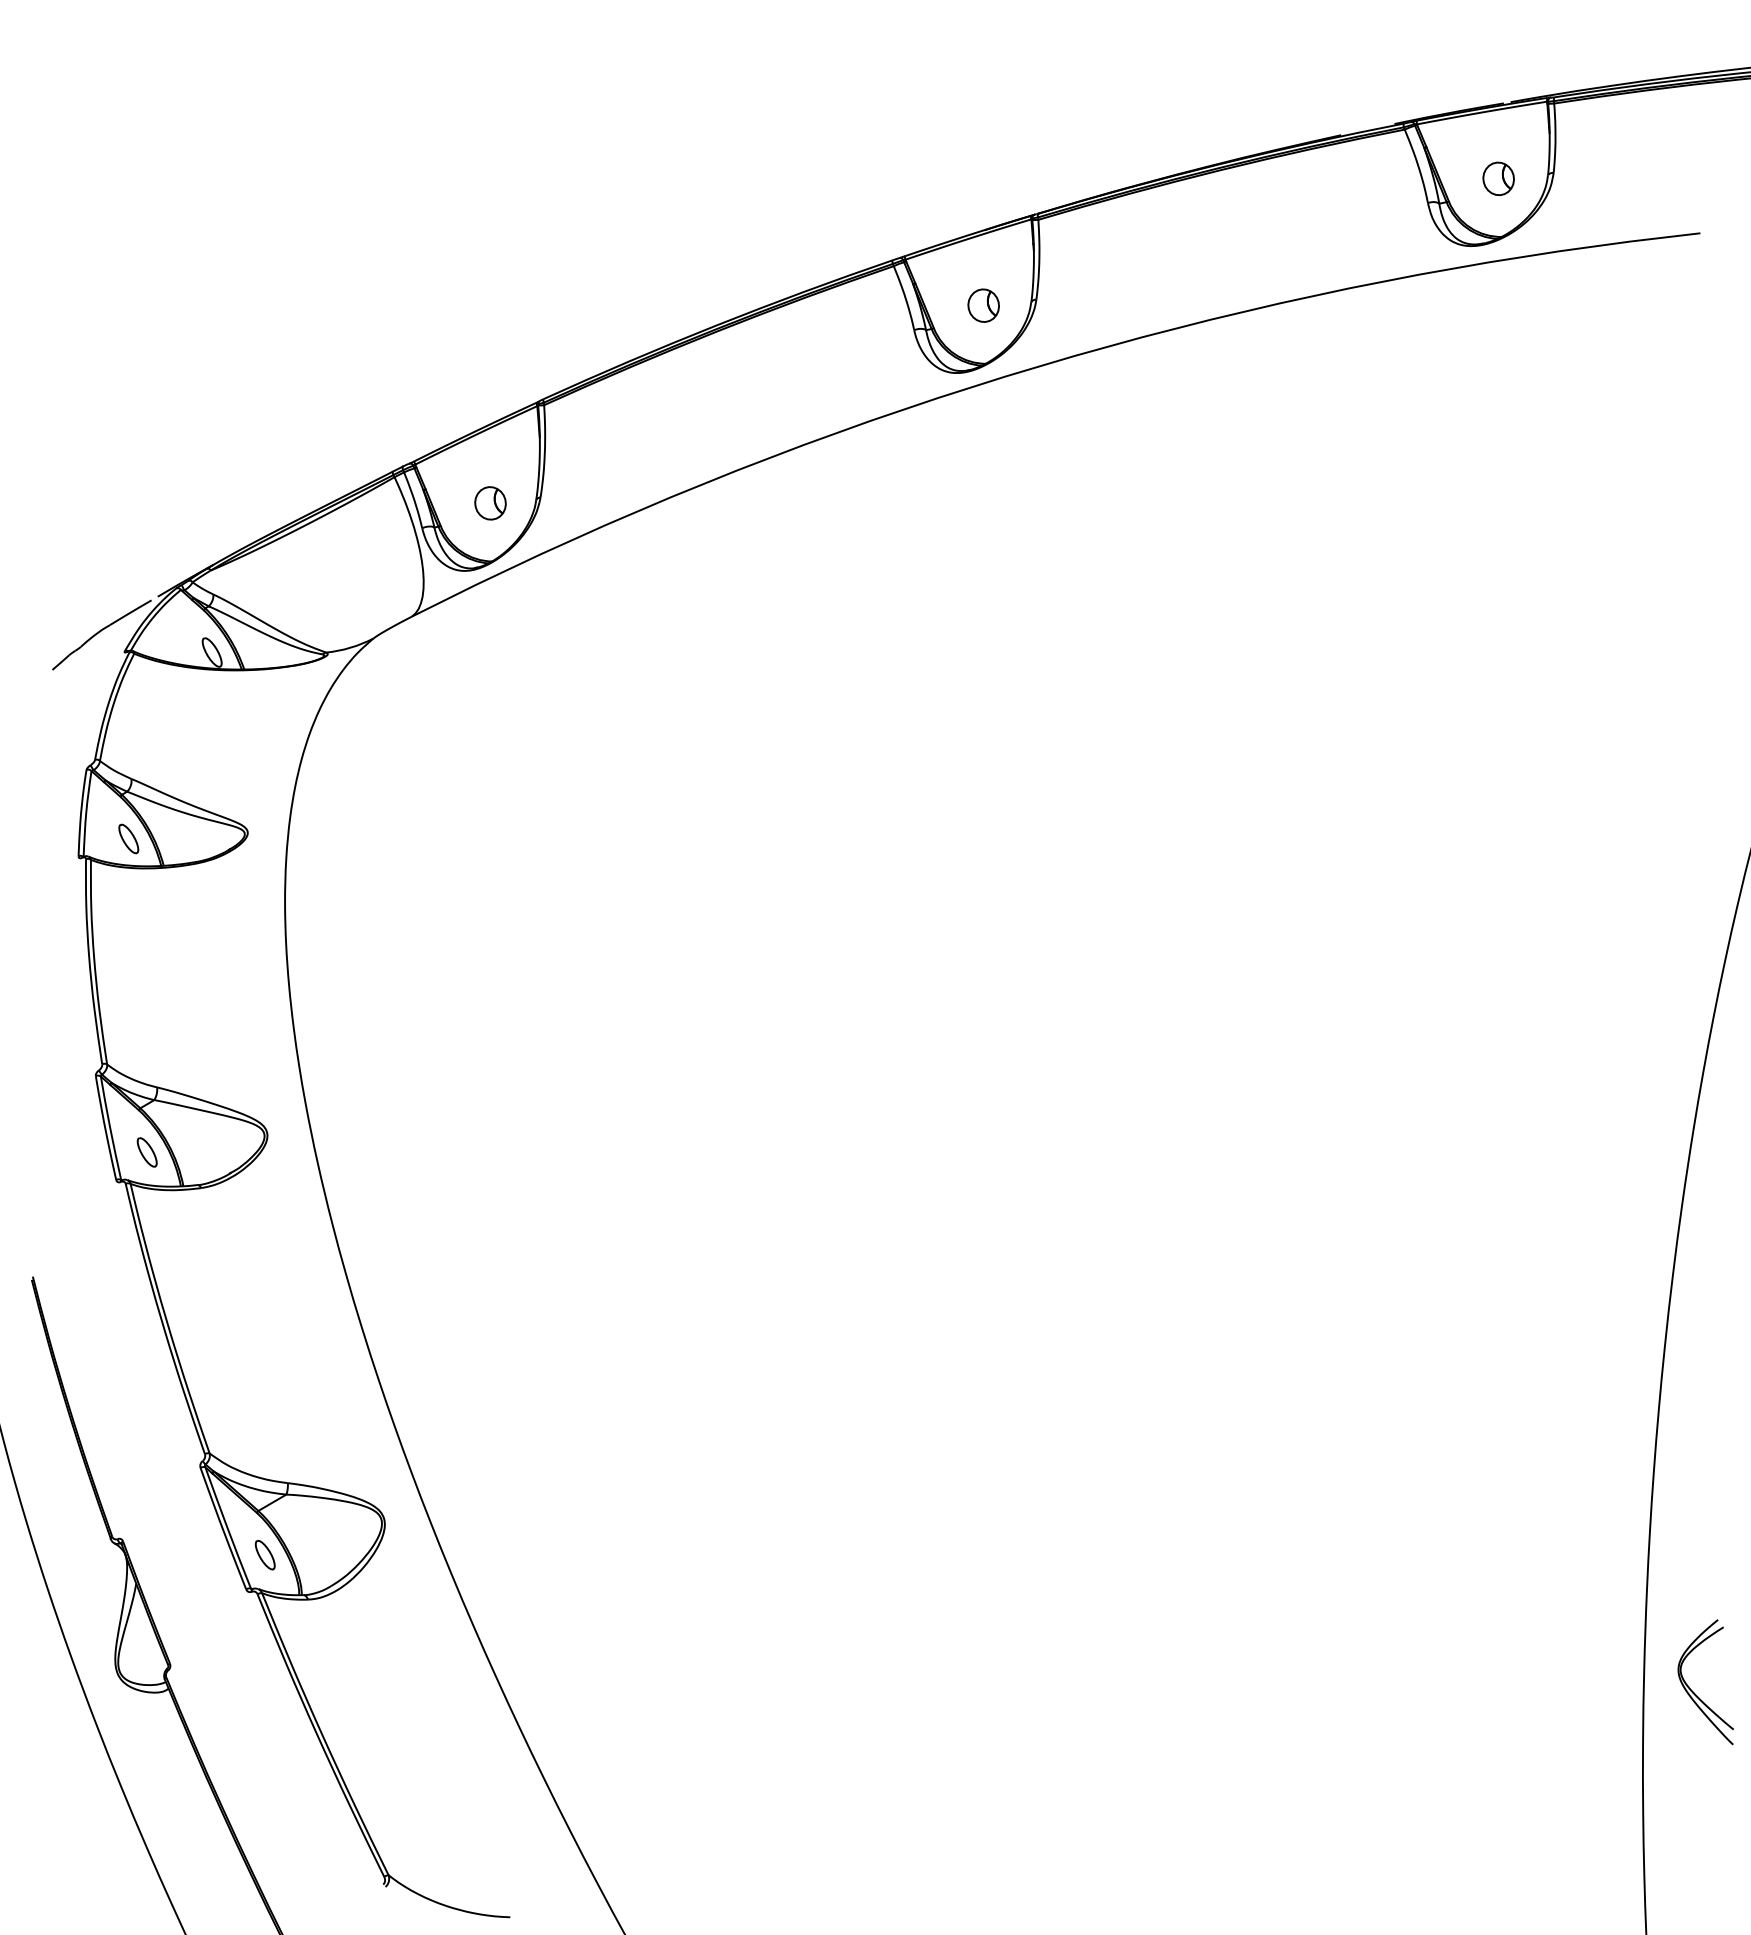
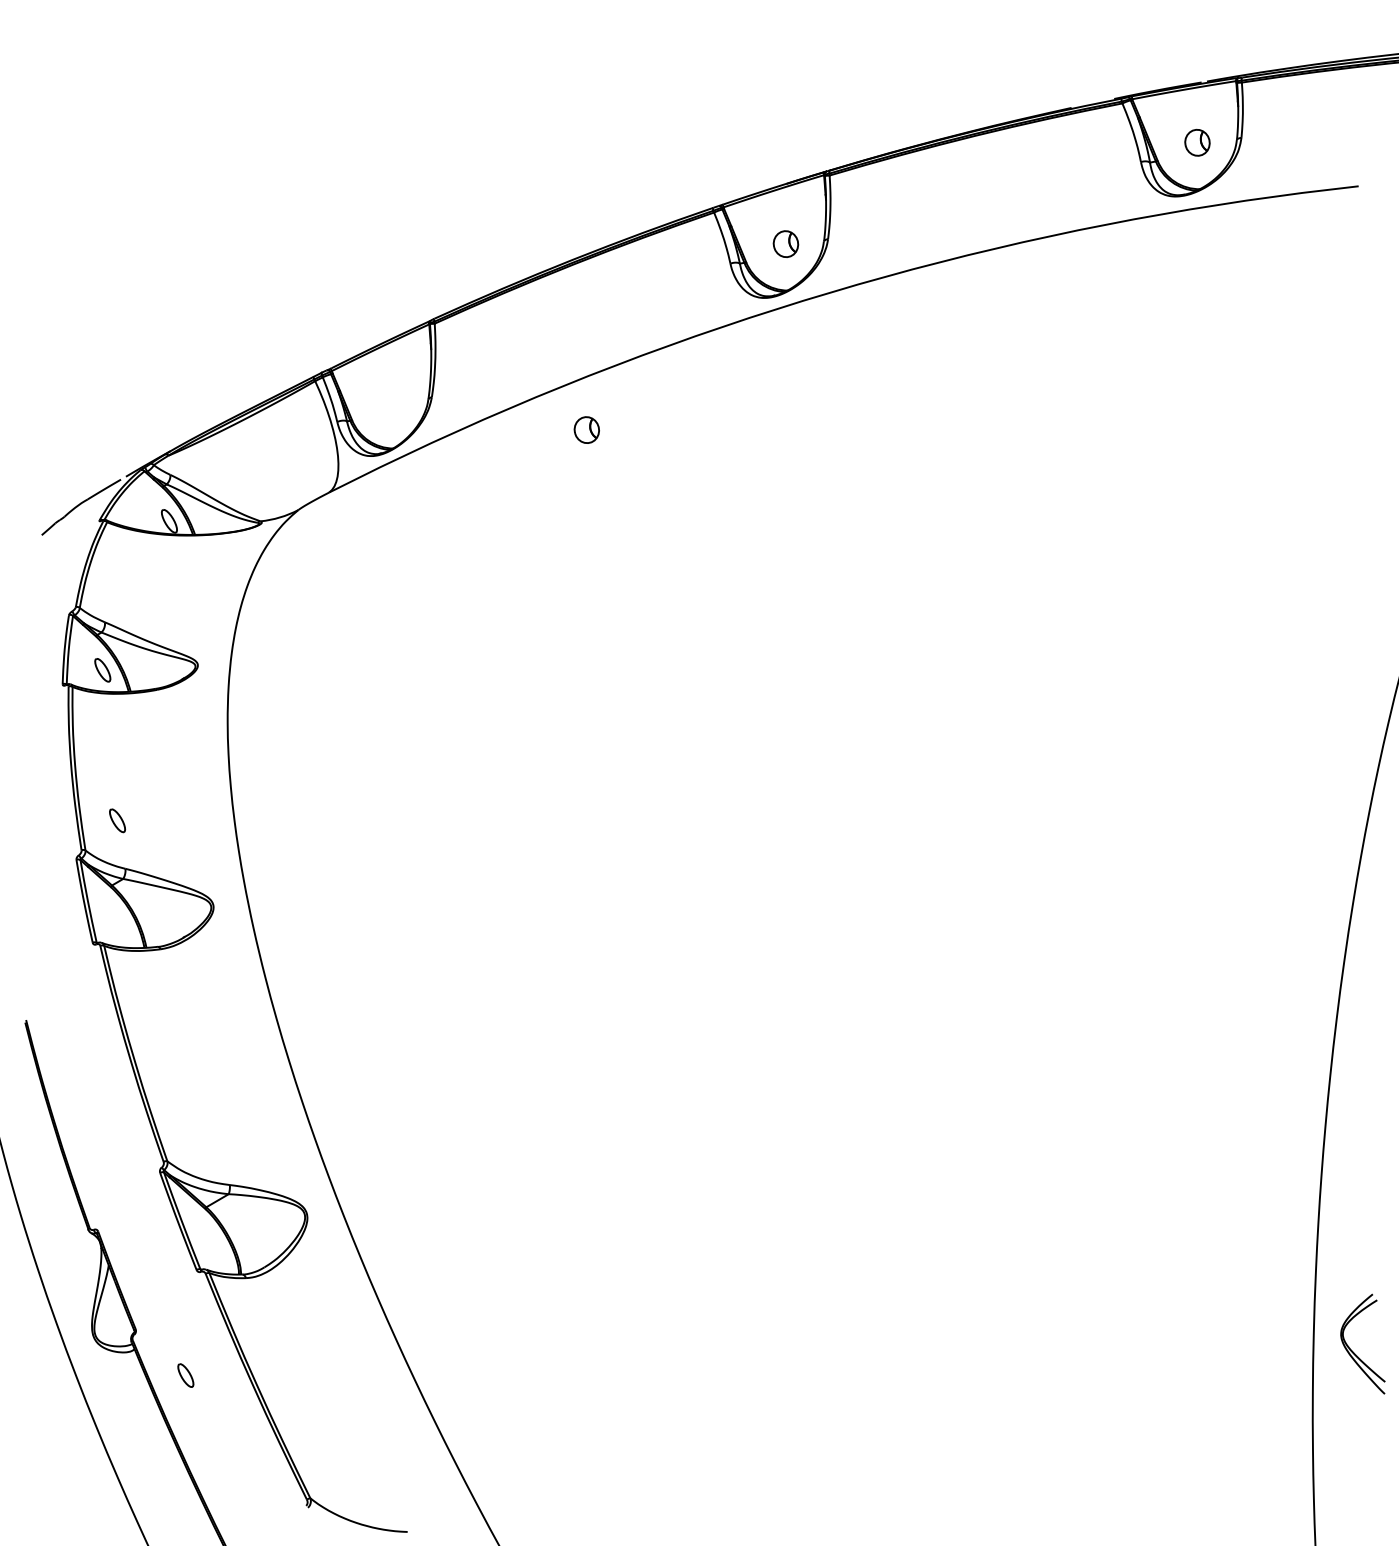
part: (490, 502) -> (586, 429), moved
part: (147, 1152) -> (117, 820), moved
part: (264, 1555) -> (185, 1375), moved

